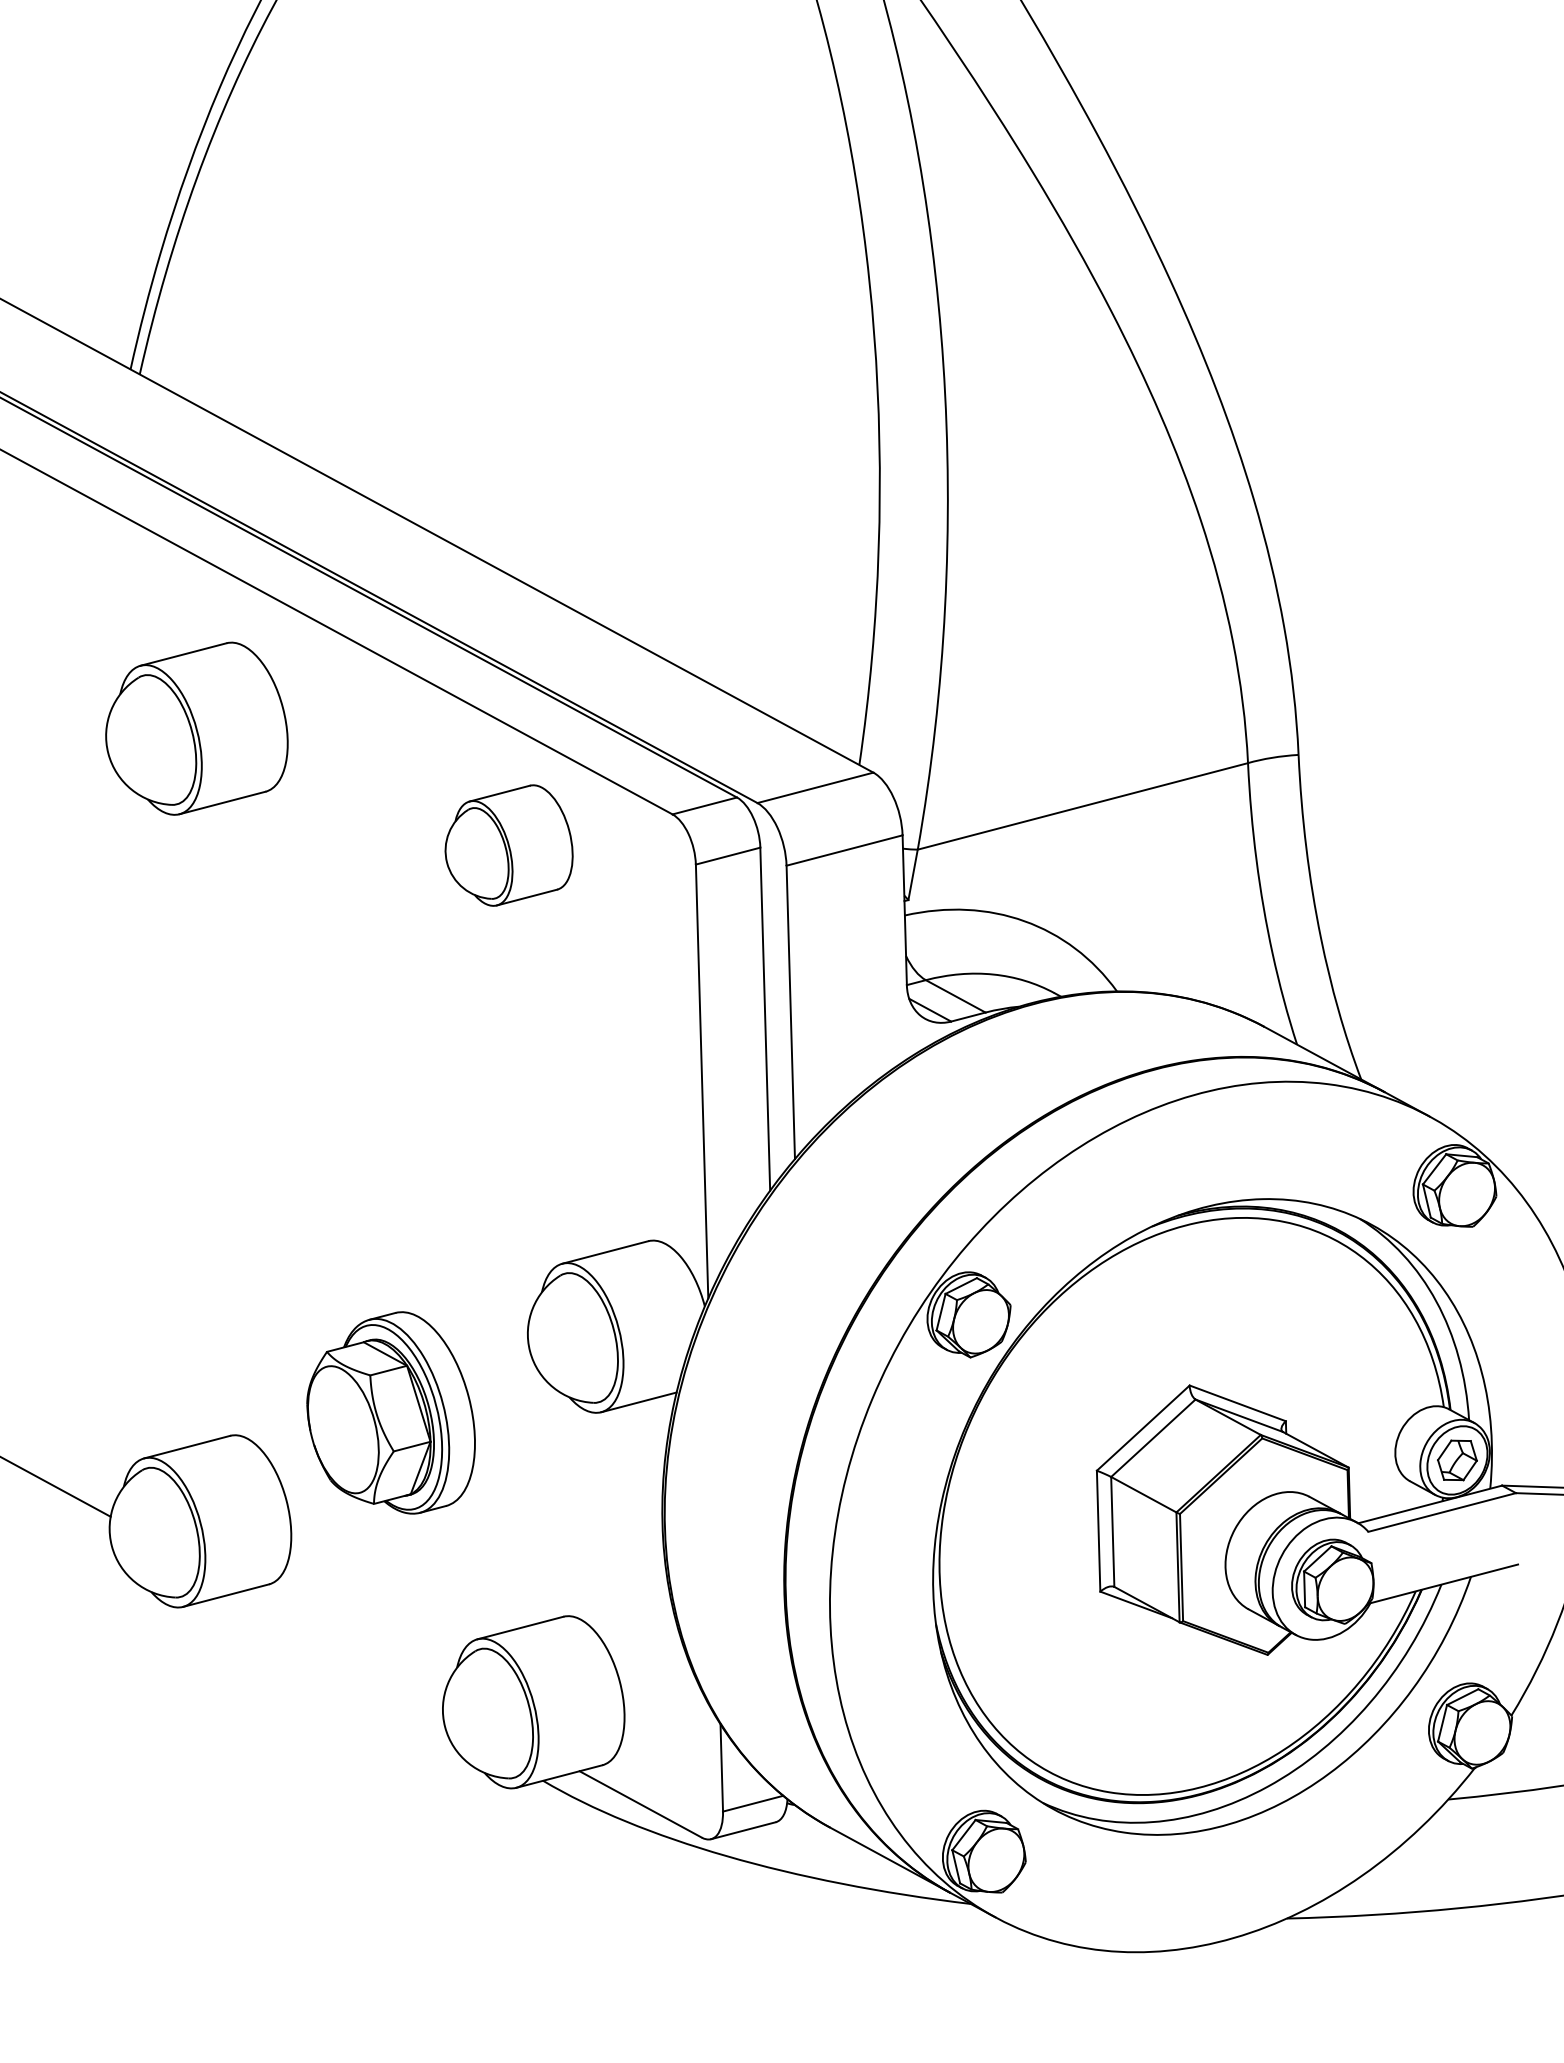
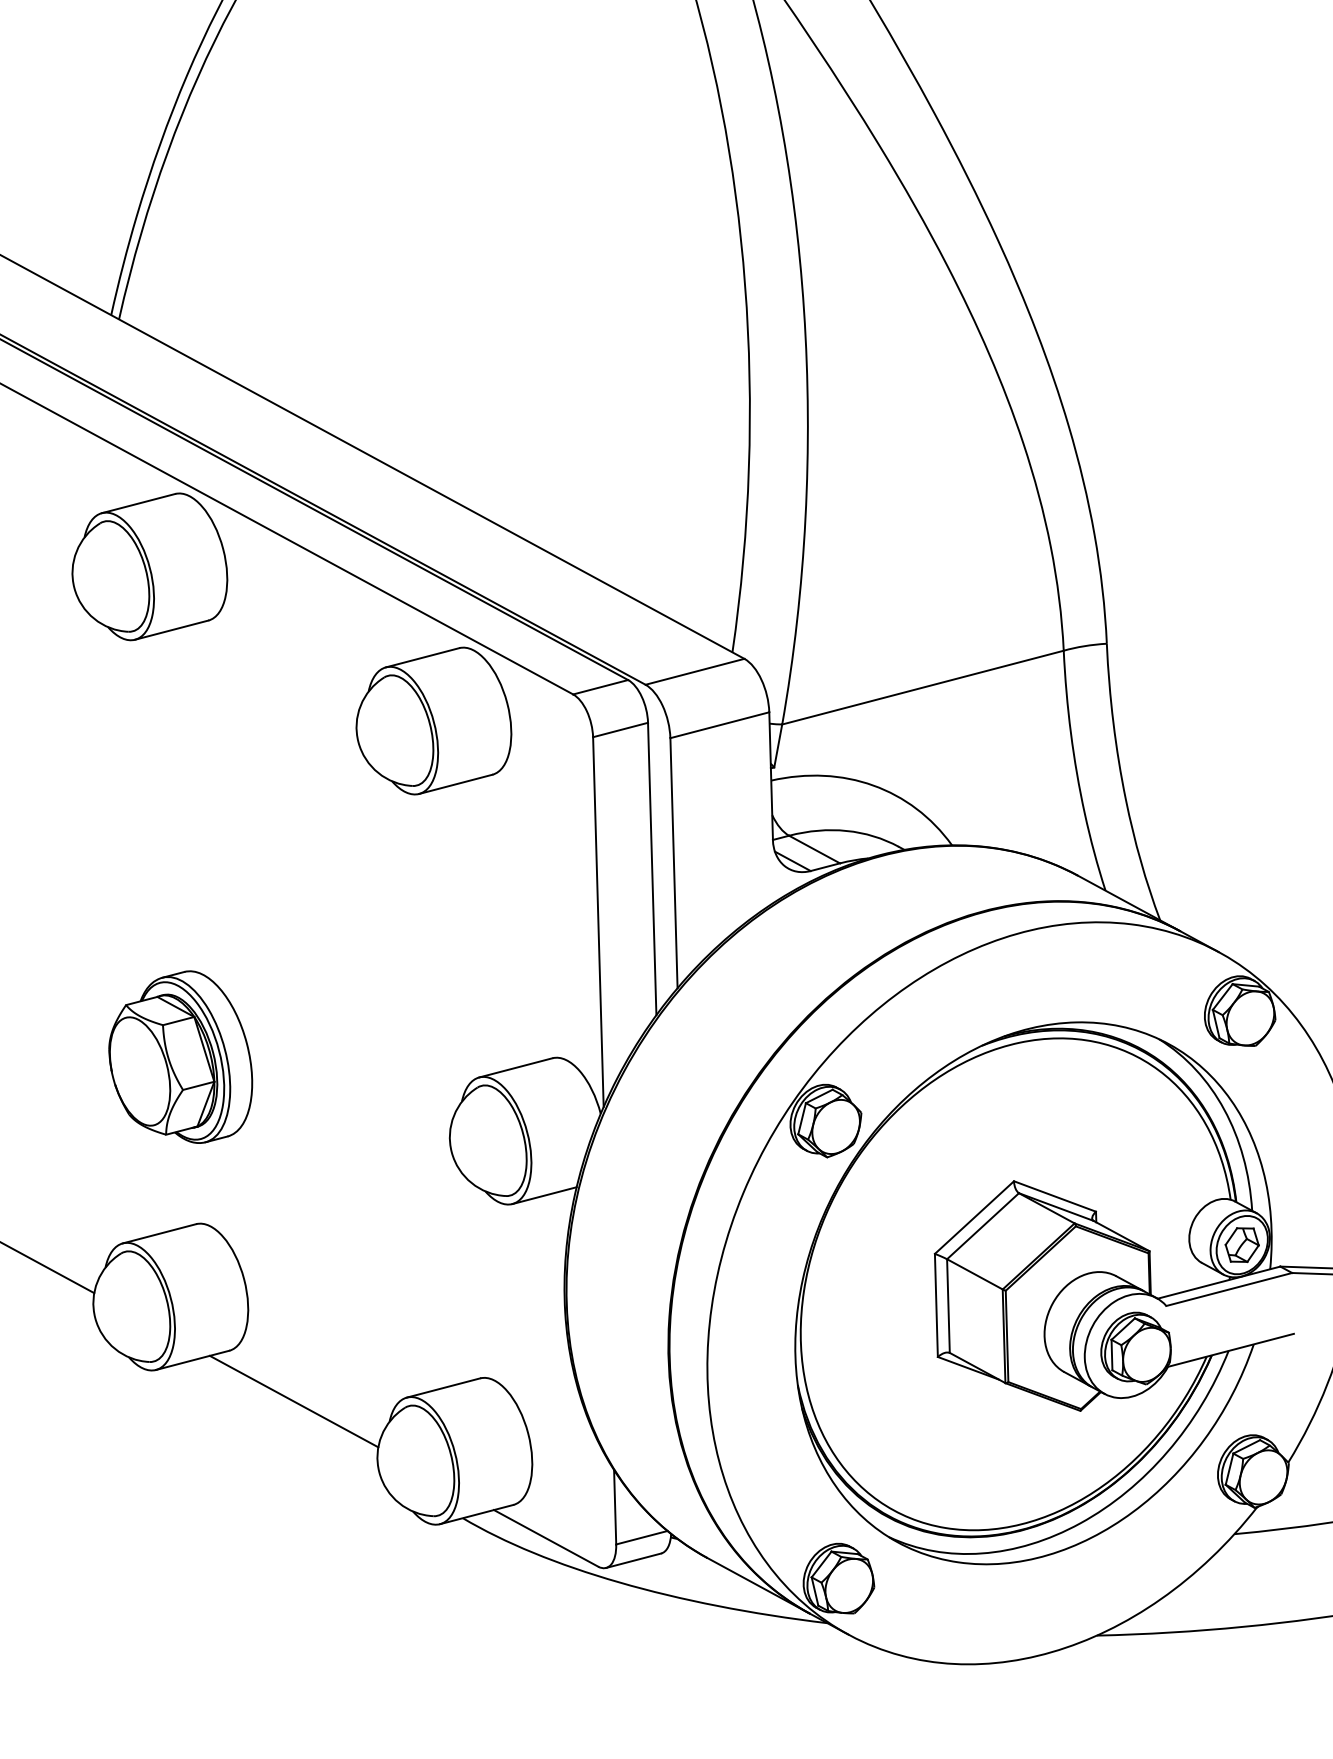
part: (196, 728) -> (149, 566), moved
part: (508, 845) -> (433, 720), size x1.43
part: (390, 1412) -> (180, 1056), moved
line: (344, 1643) -> (293, 1401), added

